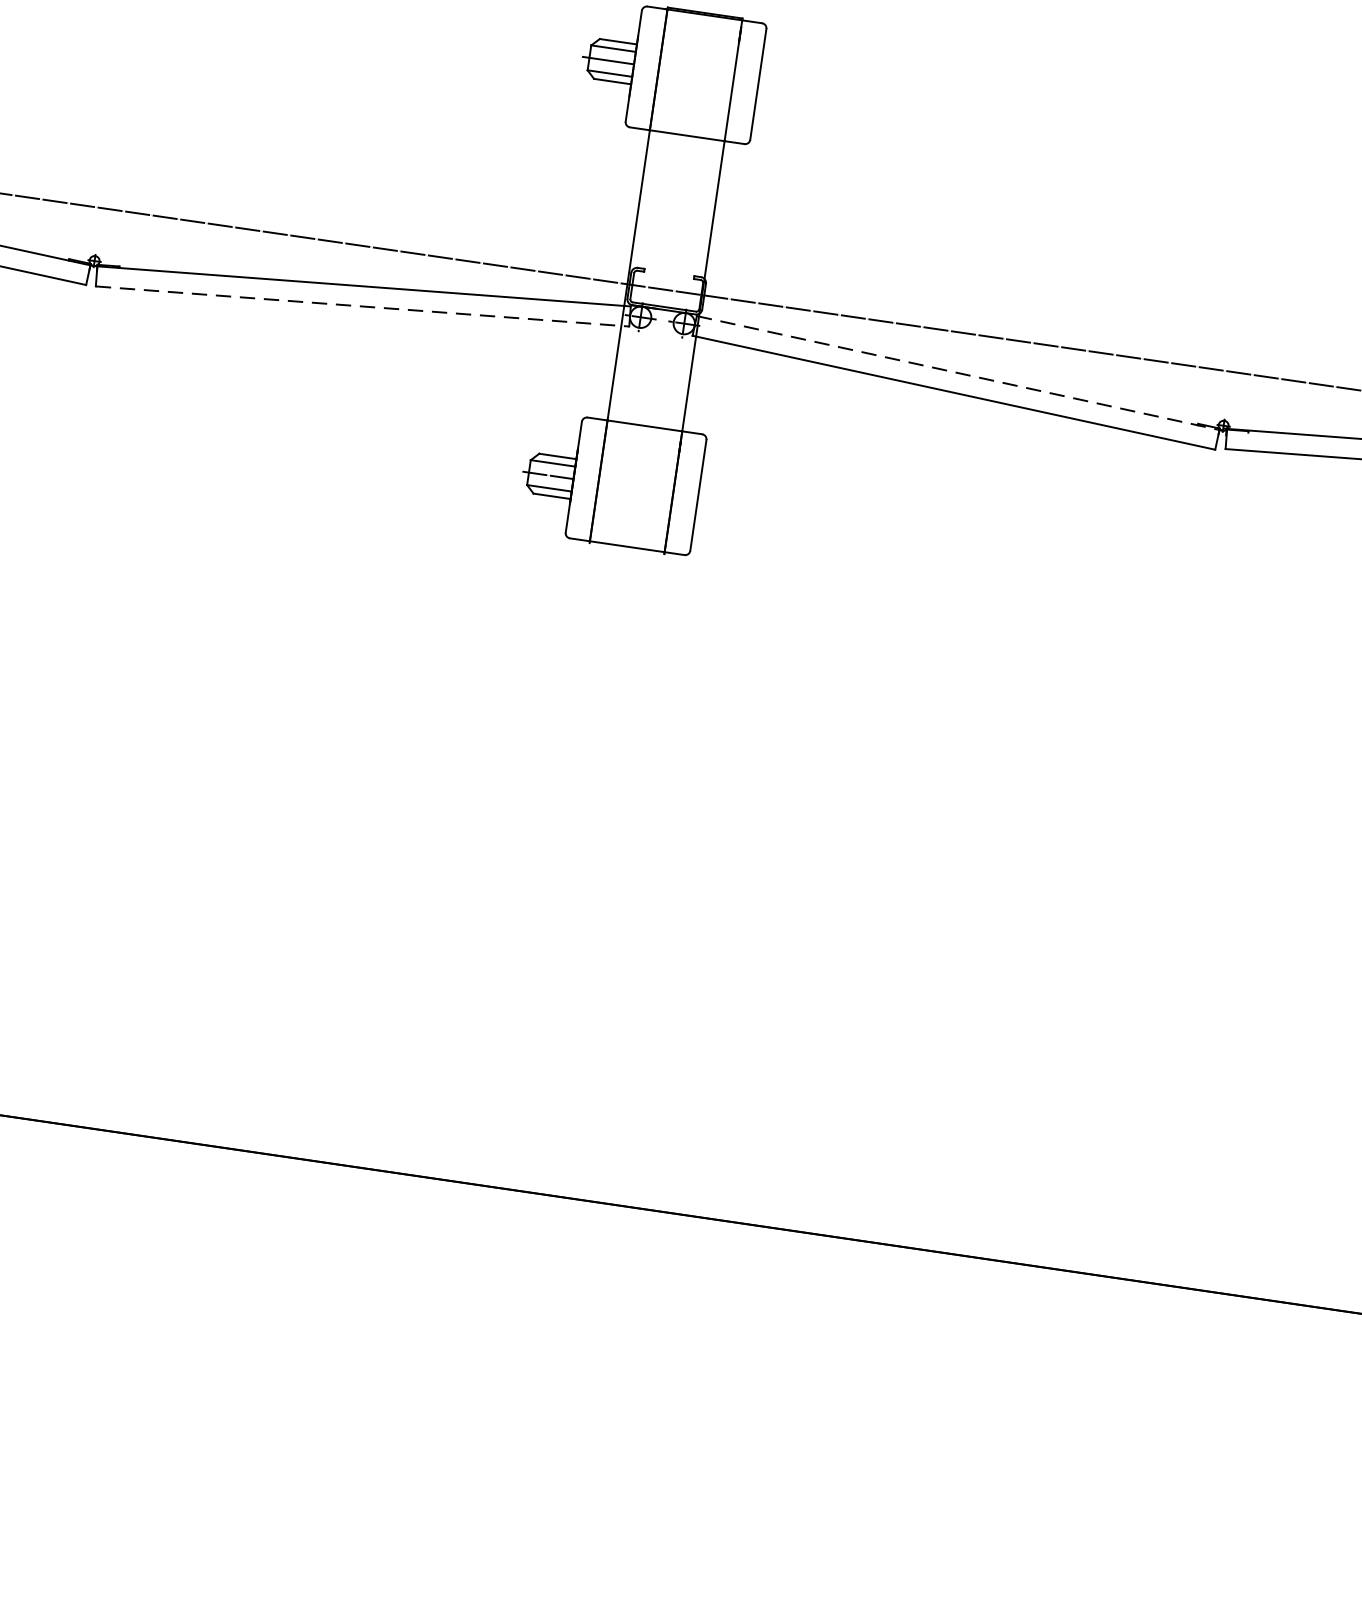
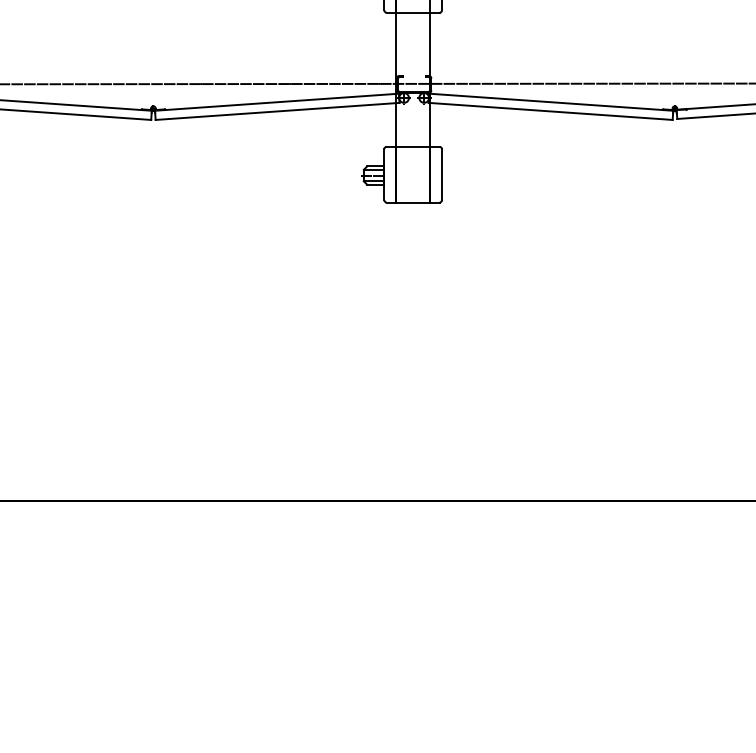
line: (364, 306) -> (278, 111), dashed -> solid
line: (958, 373) -> (551, 102), dashed -> solid

